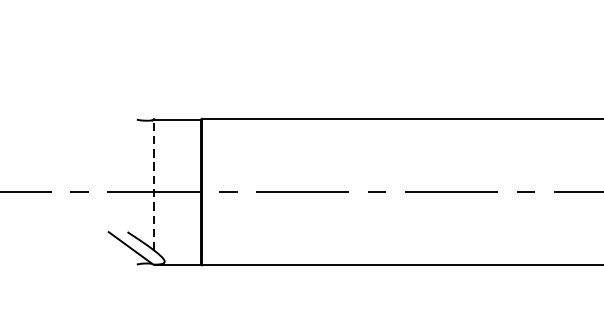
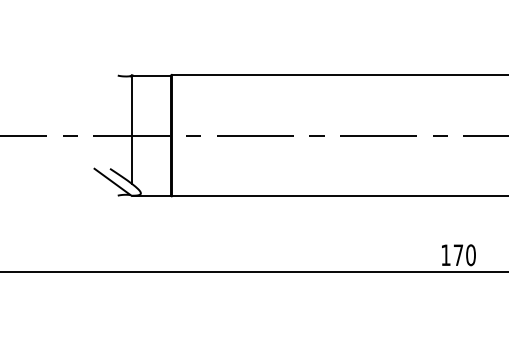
line: (154, 184) -> (132, 129), dashed -> solid

